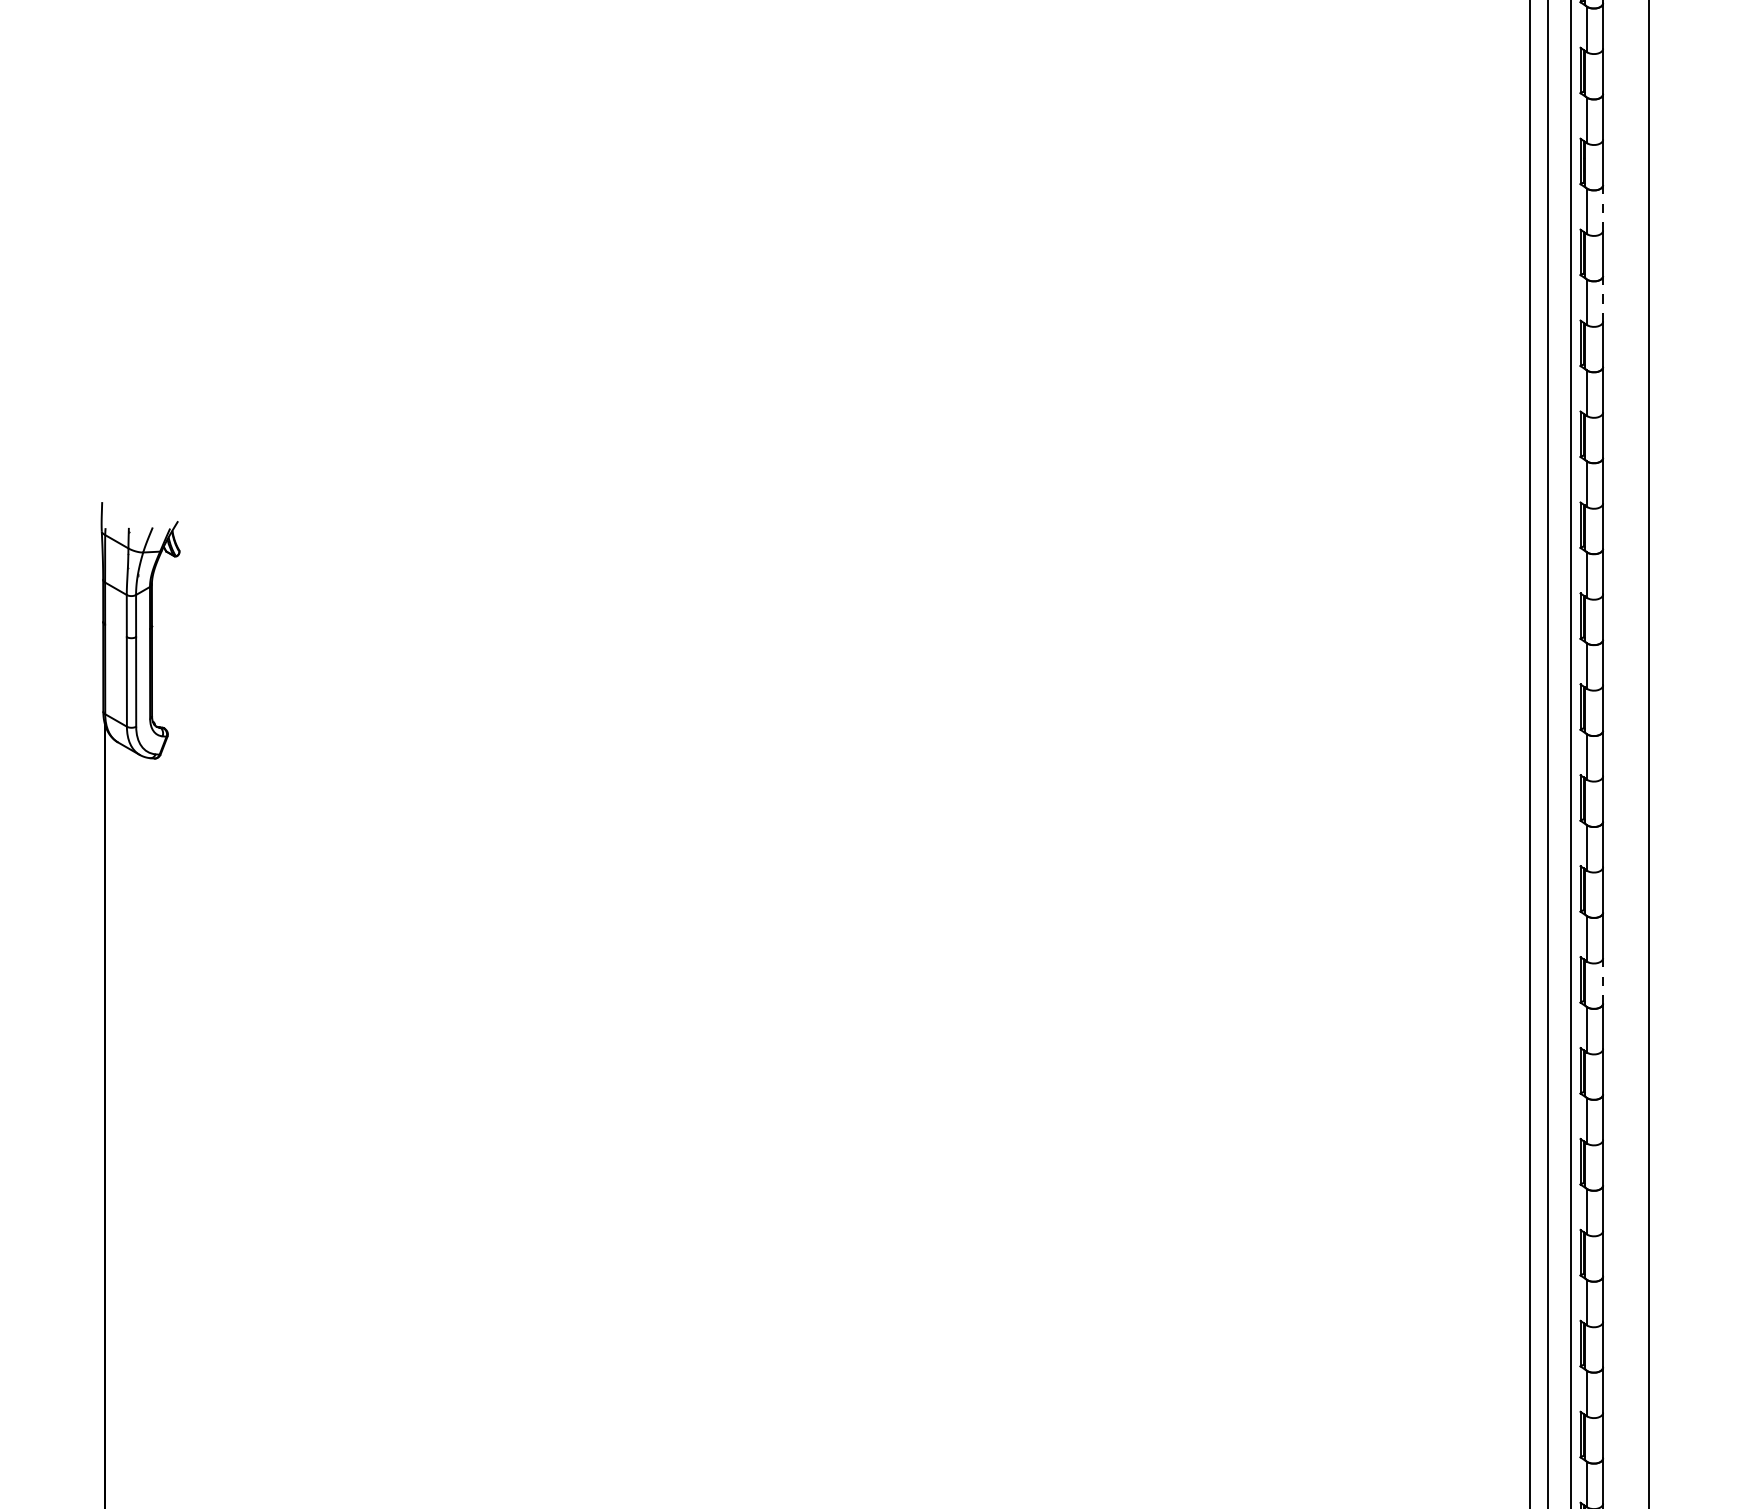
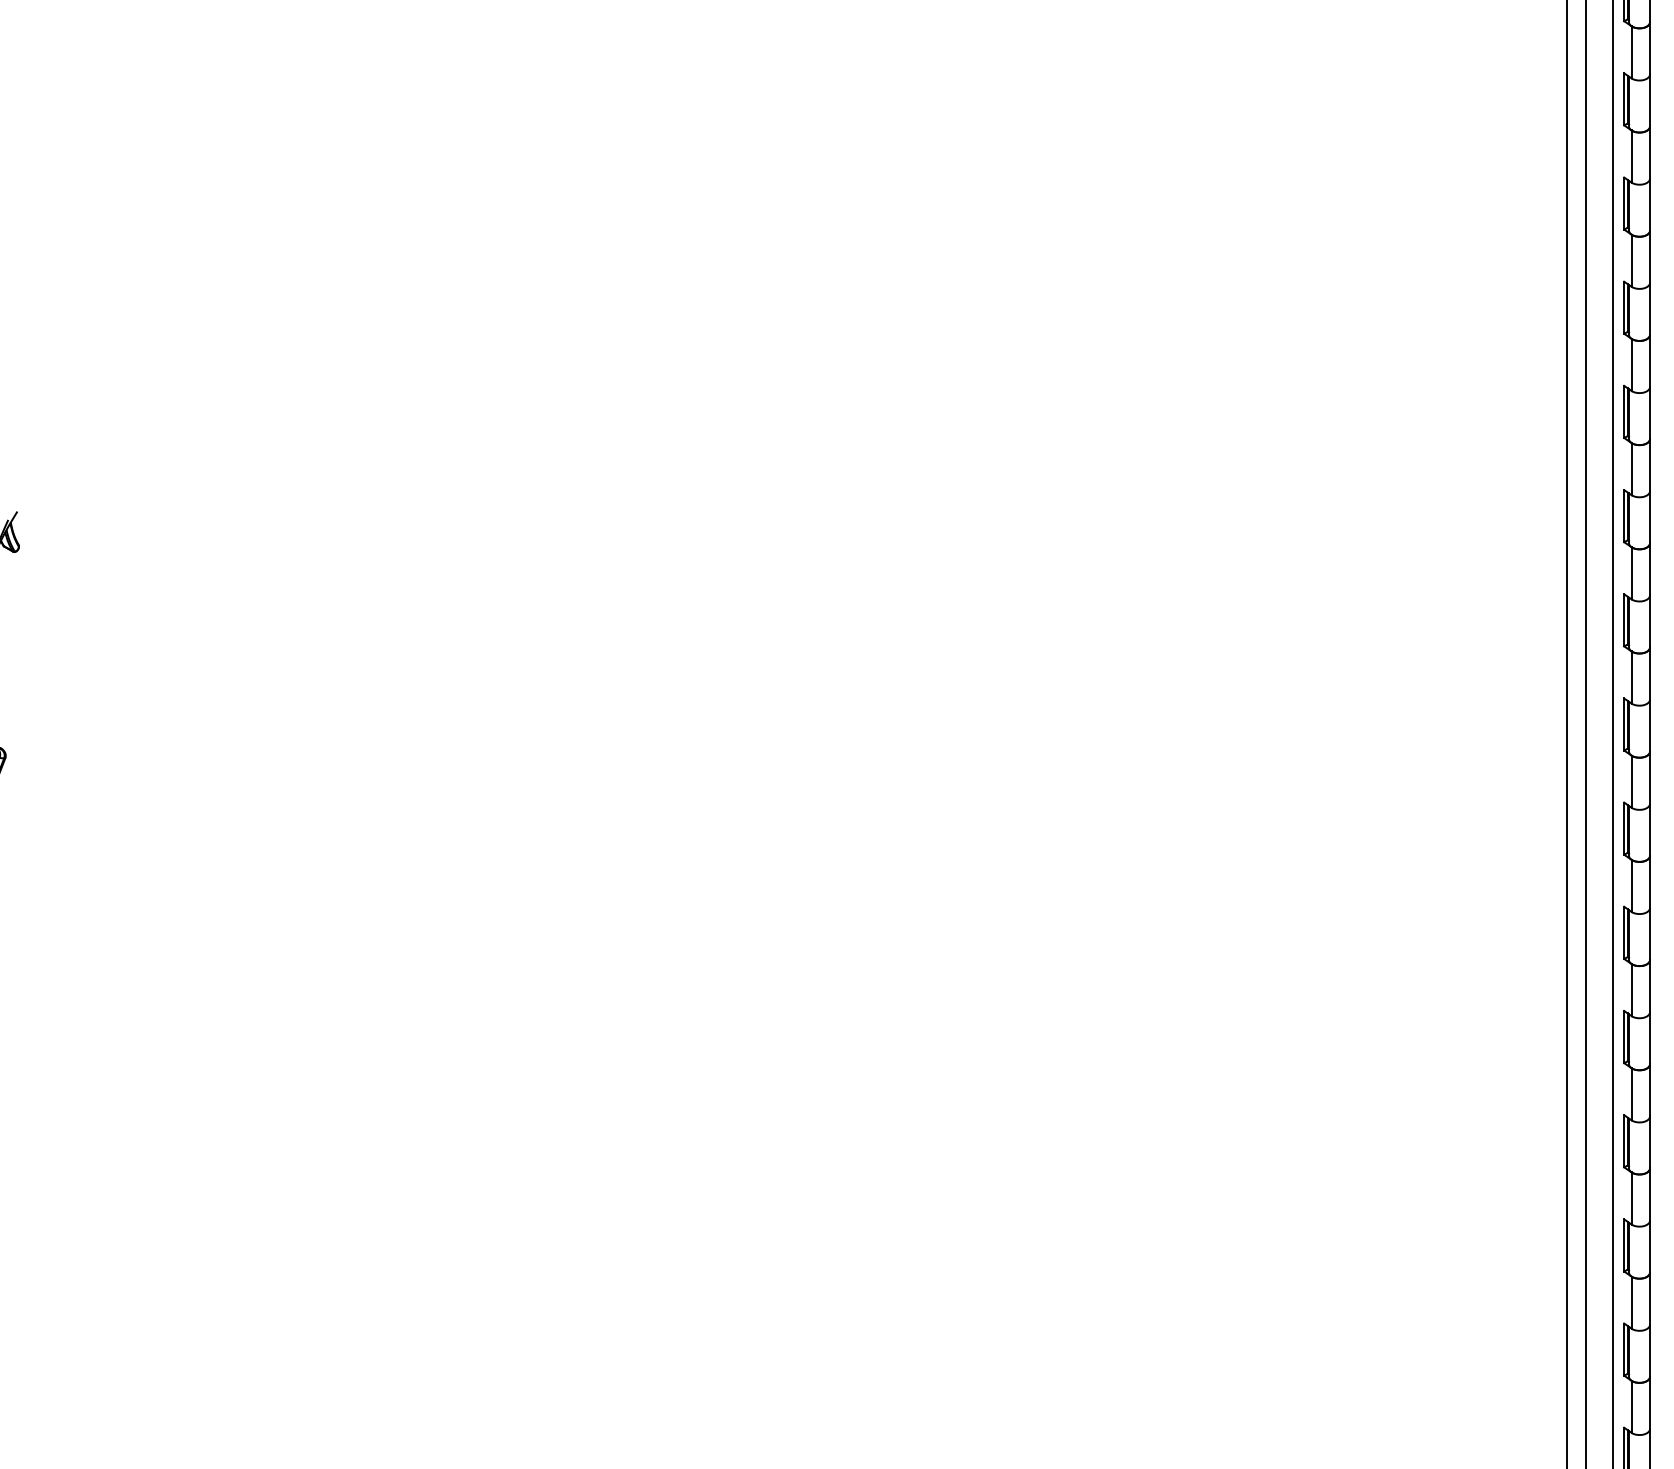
line: (1603, 207) -> (1650, 152), dashed -> solid
line: (1603, 298) -> (1650, 256), dashed -> solid
line: (1603, 980) -> (1650, 1037), dashed -> solid

